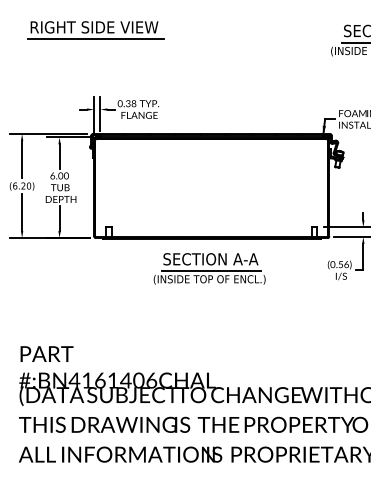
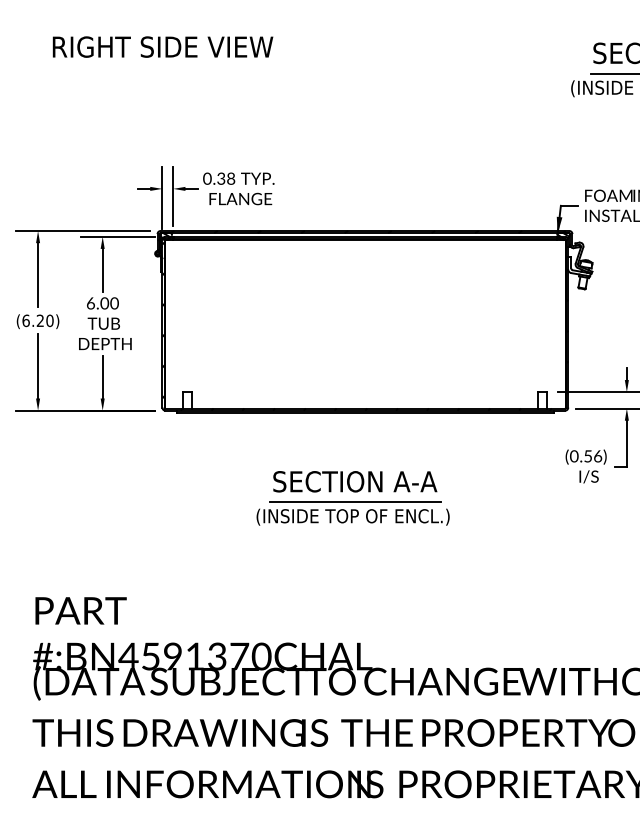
line: (95, 39) -> (164, 67), removed
part: (209, 268) -> (352, 497), moved
text: (119, 380) -> (206, 656), #:BN4161406CHAL -> #:BN4591370CHAL

